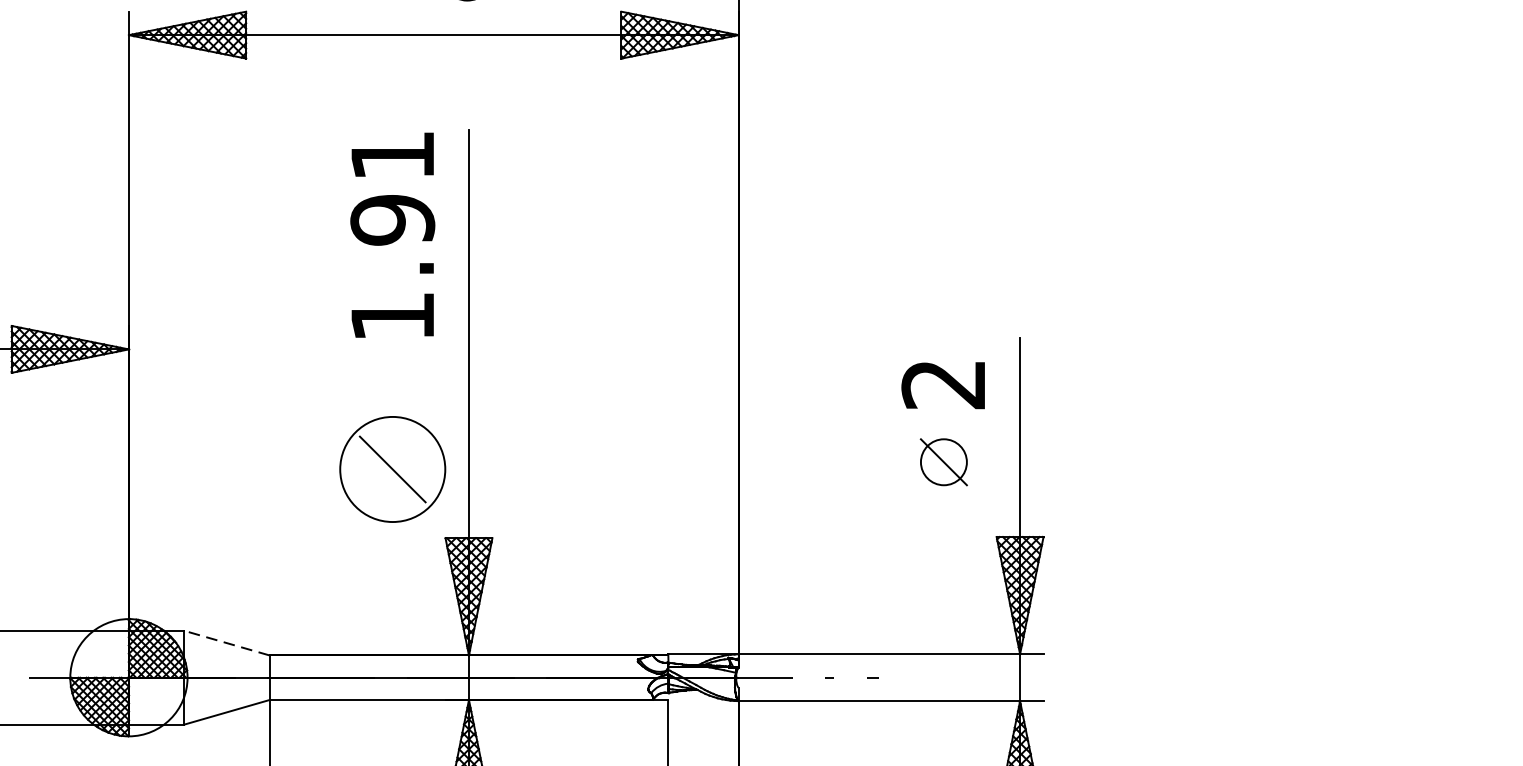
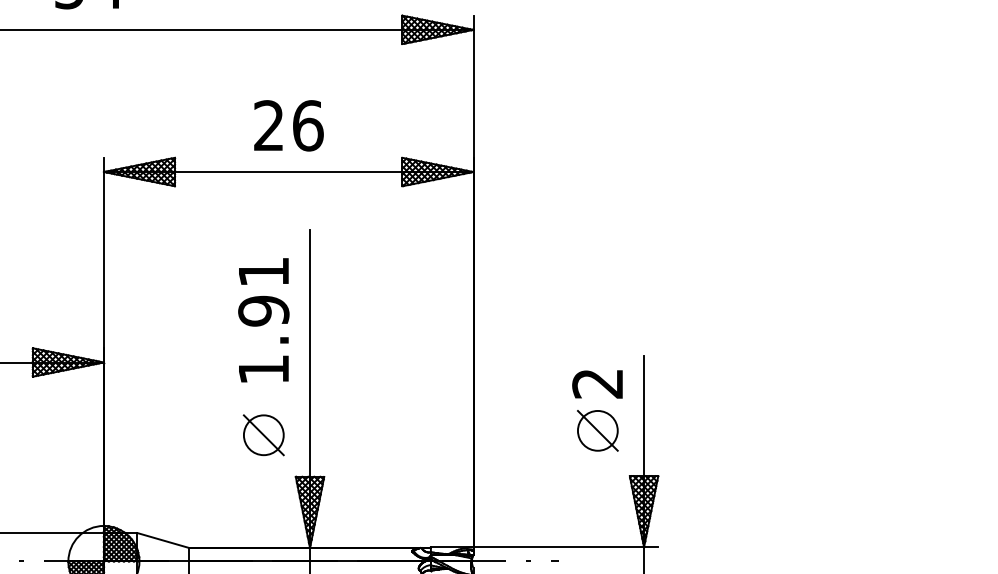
text: (392, 235) -> (263, 320), moved
part: (943, 461) -> (597, 430), size x1.43
circle: (392, 469) -> (263, 435), size x0.62
line: (227, 643) -> (163, 540), dashed -> solid

